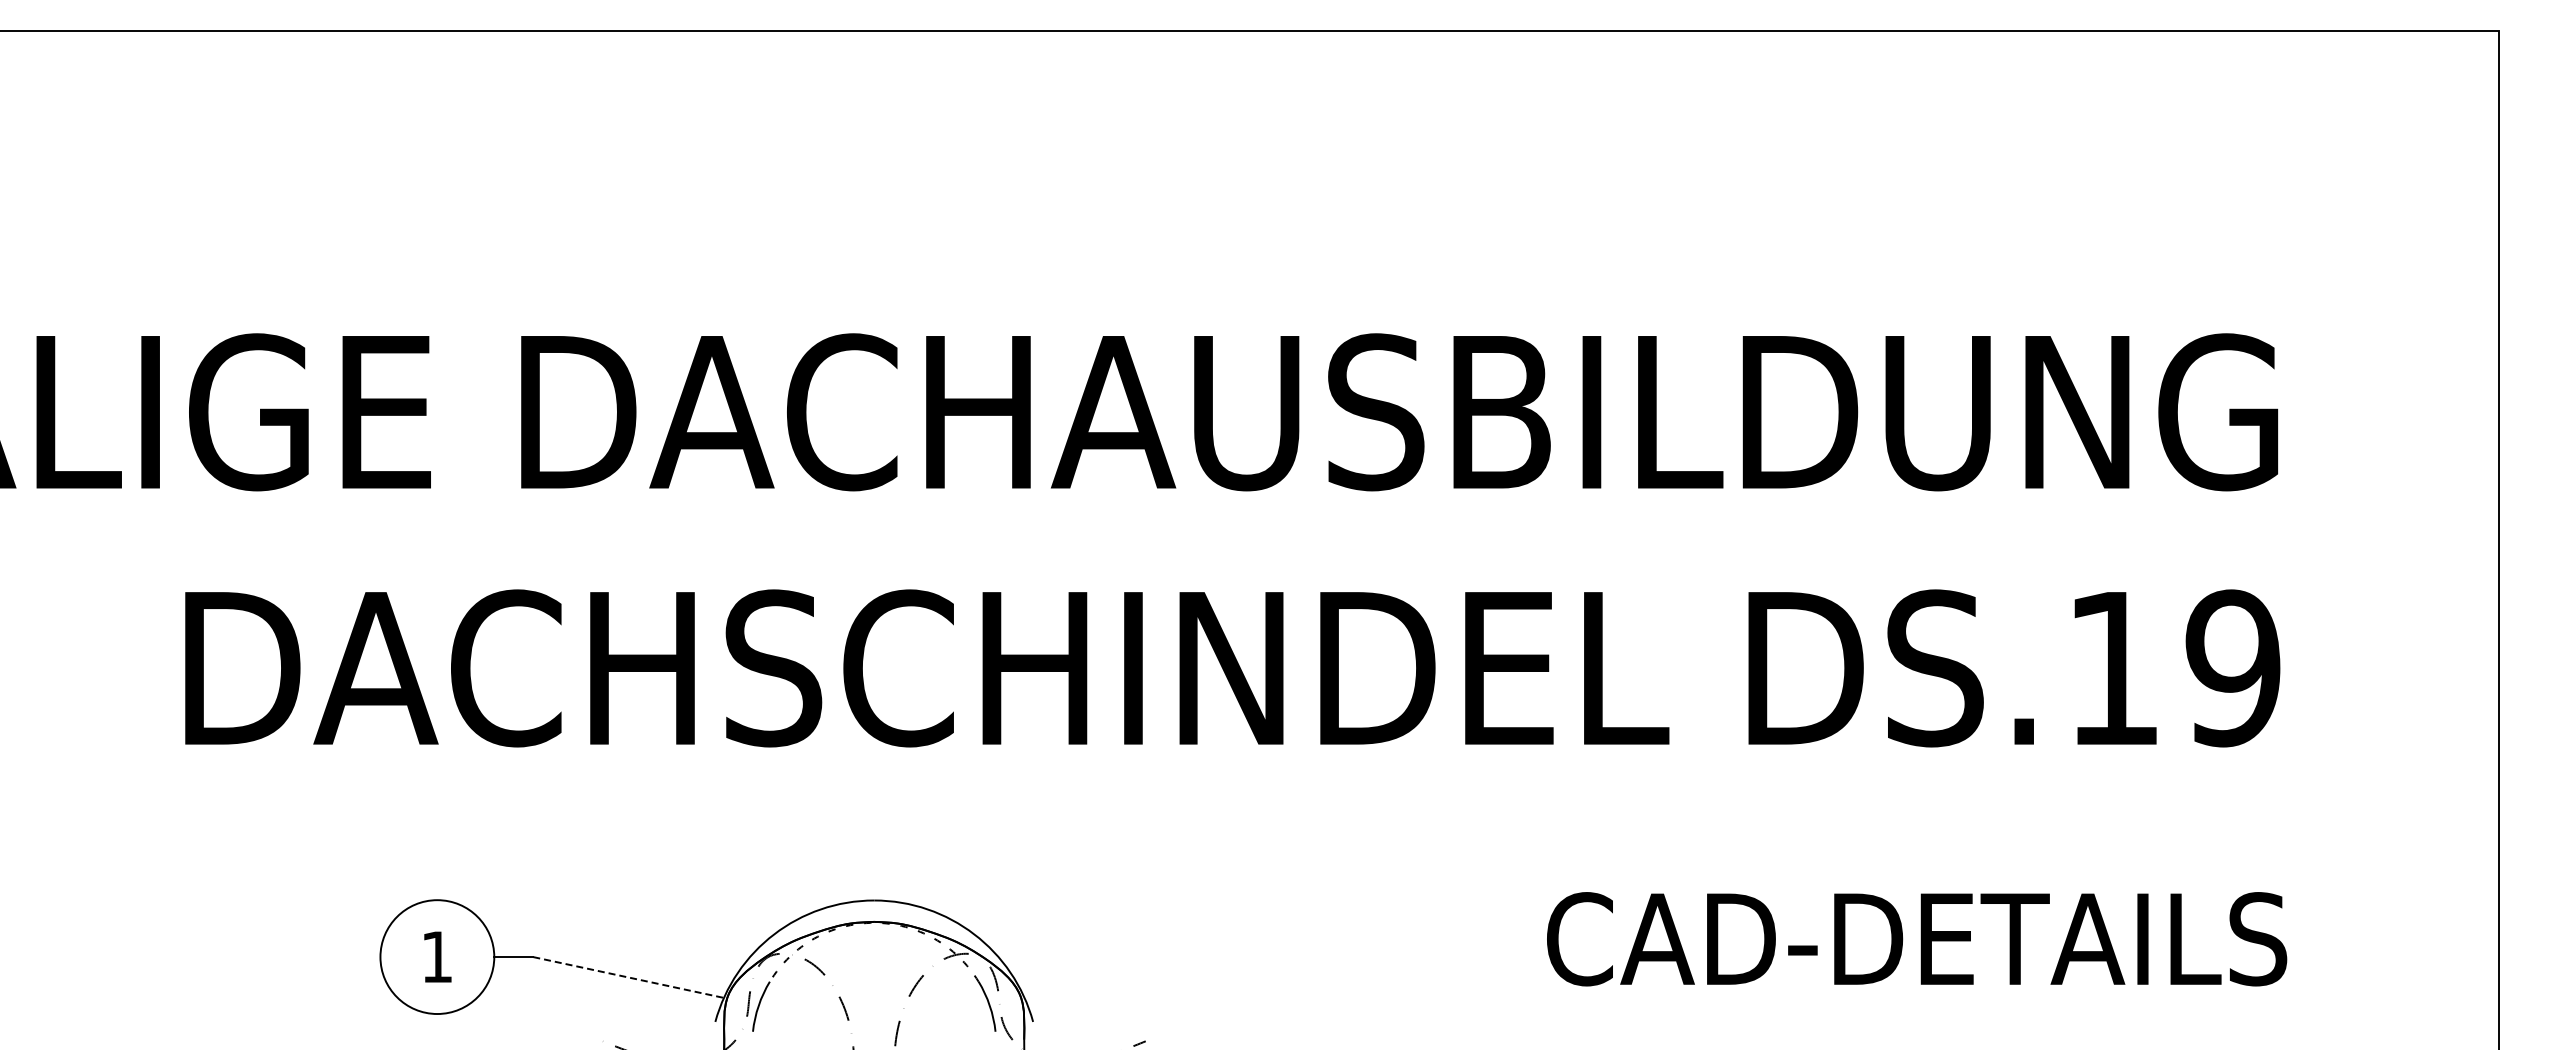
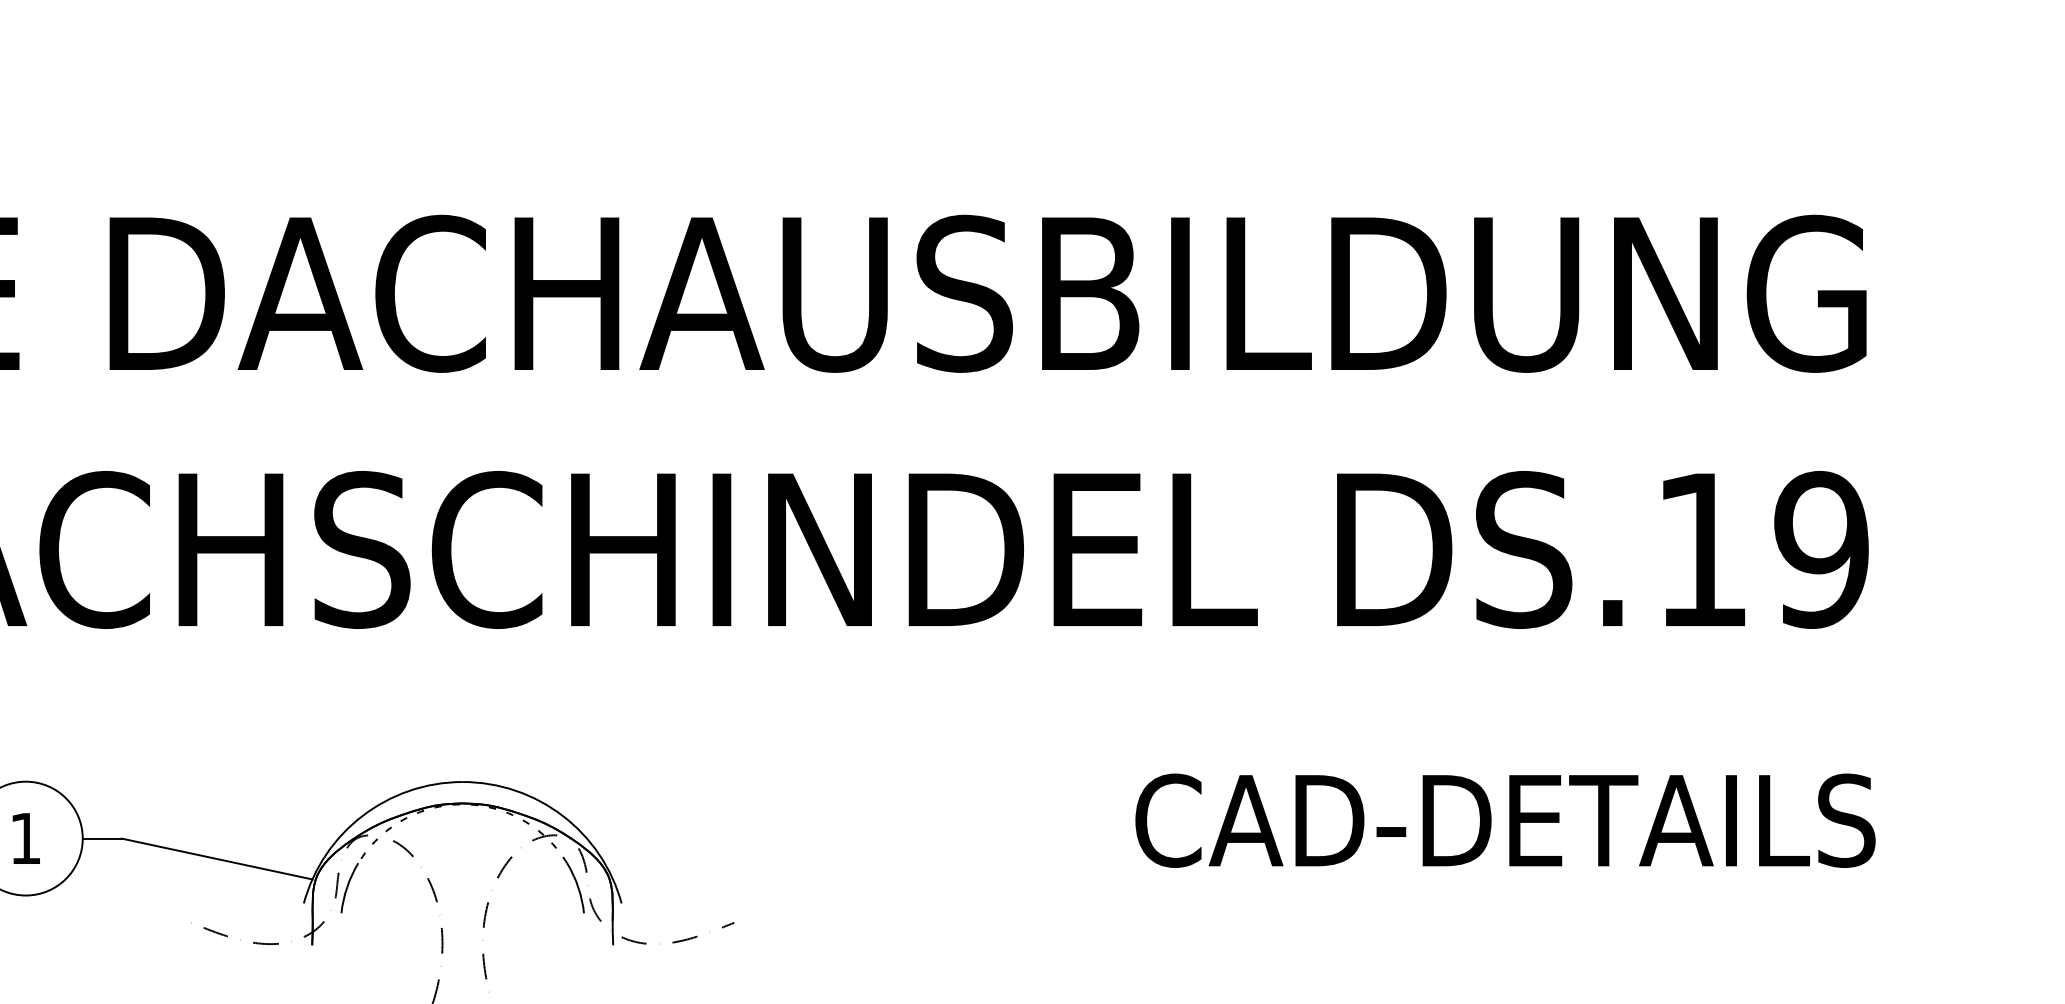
line: (629, 977) -> (217, 859), dashed -> solid

